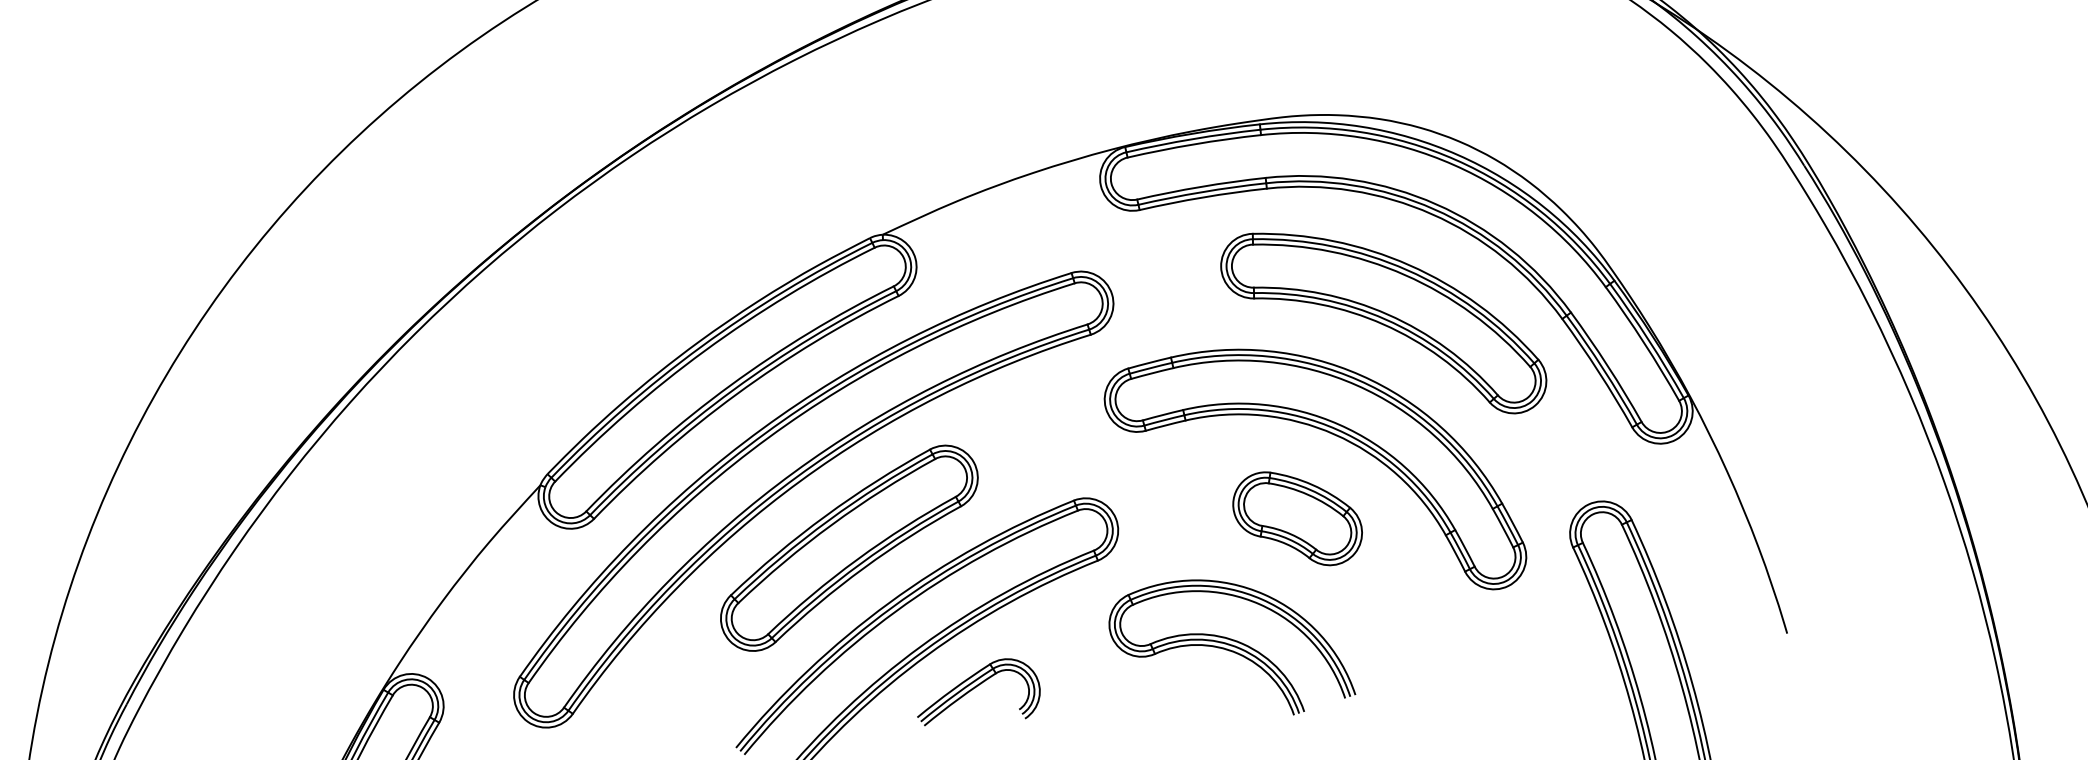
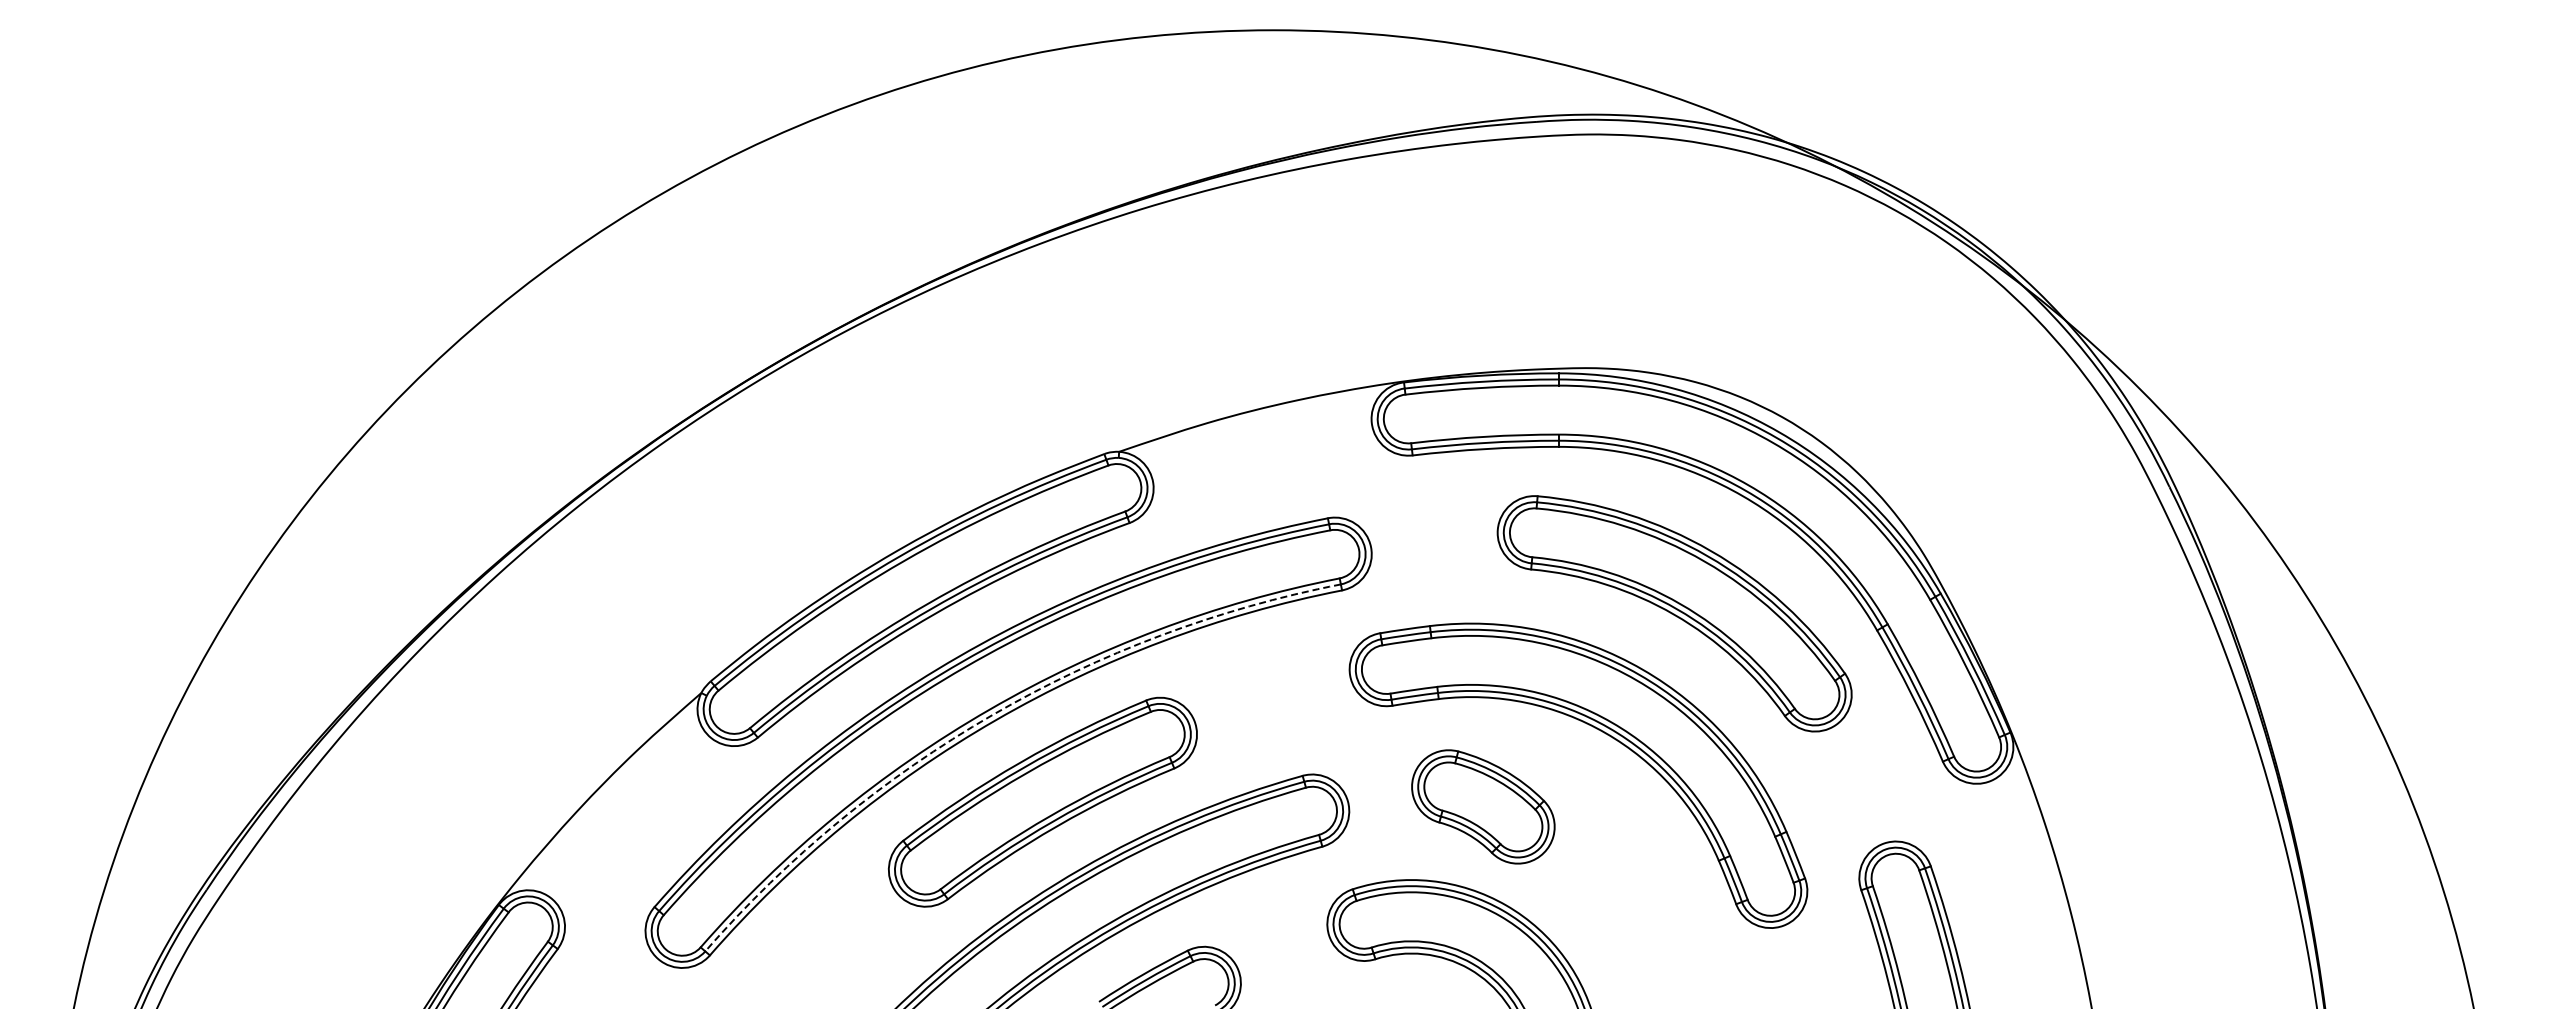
arc: (797, 477) -> (992, 715), solid -> dashed
part: (1297, 518) -> (1483, 806), moved

